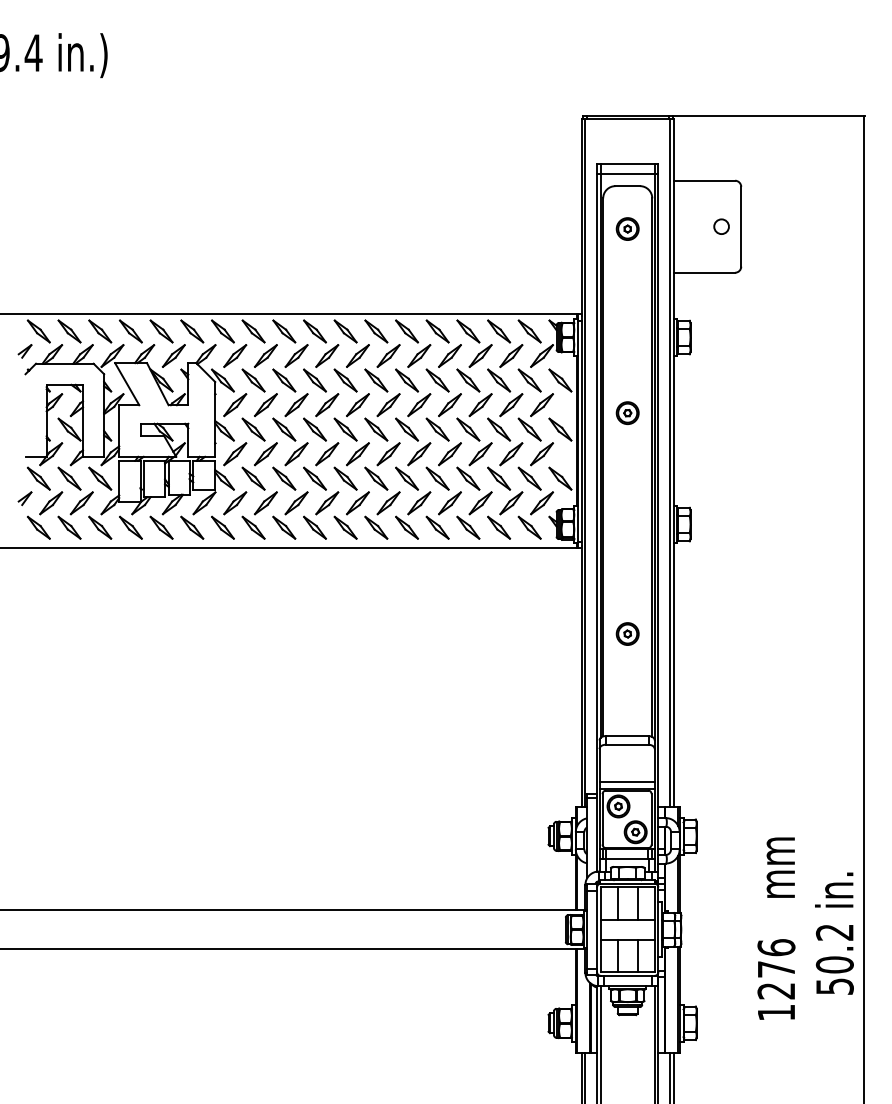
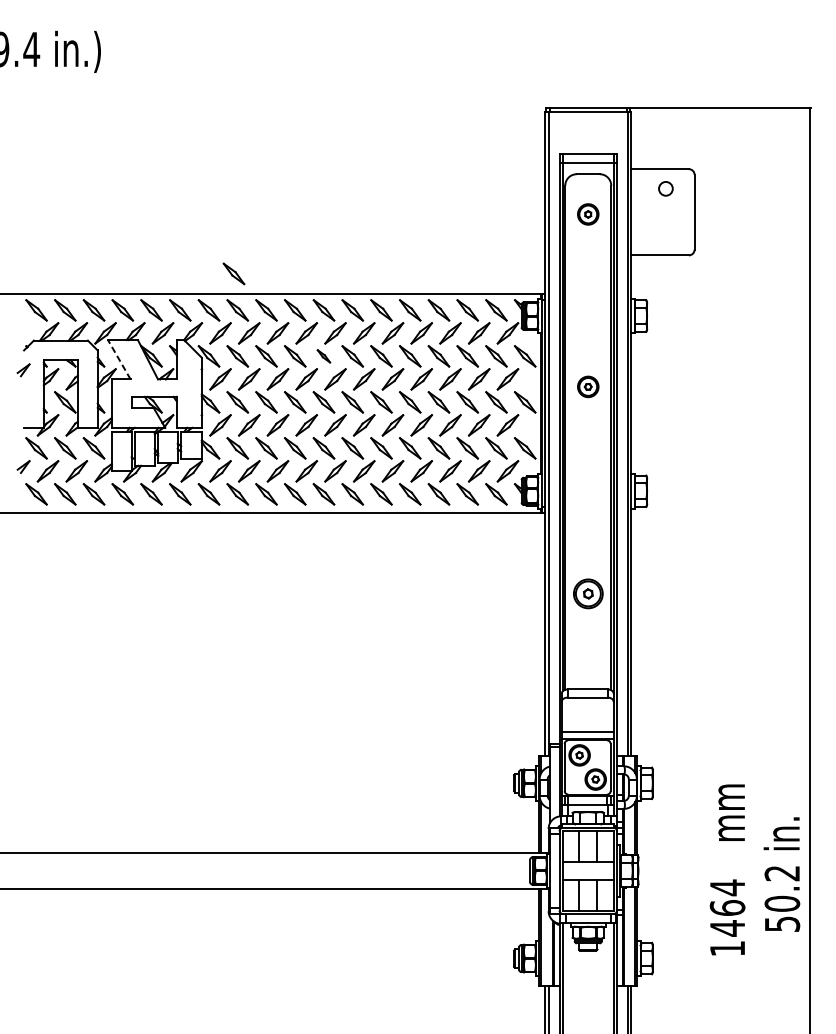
circle: (721, 226) -> (665, 188), moved
part: (249, 292) -> (233, 273), added
part: (24, 351) -> (23, 370), moved
part: (345, 380) -> (323, 356), size x0.6
line: (126, 383) -> (118, 359), solid -> dashed
part: (627, 633) -> (588, 593), size x1.4
text: (776, 969) -> (727, 908), 1276 -> 1464

